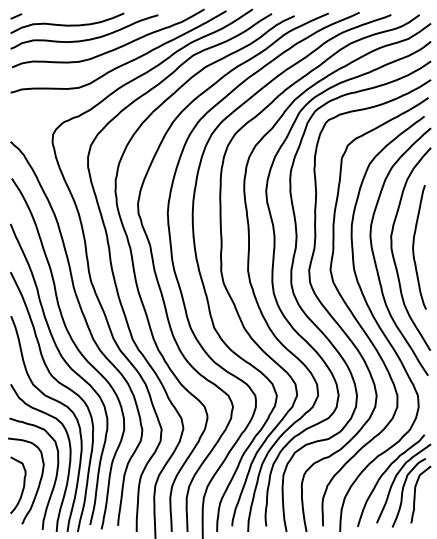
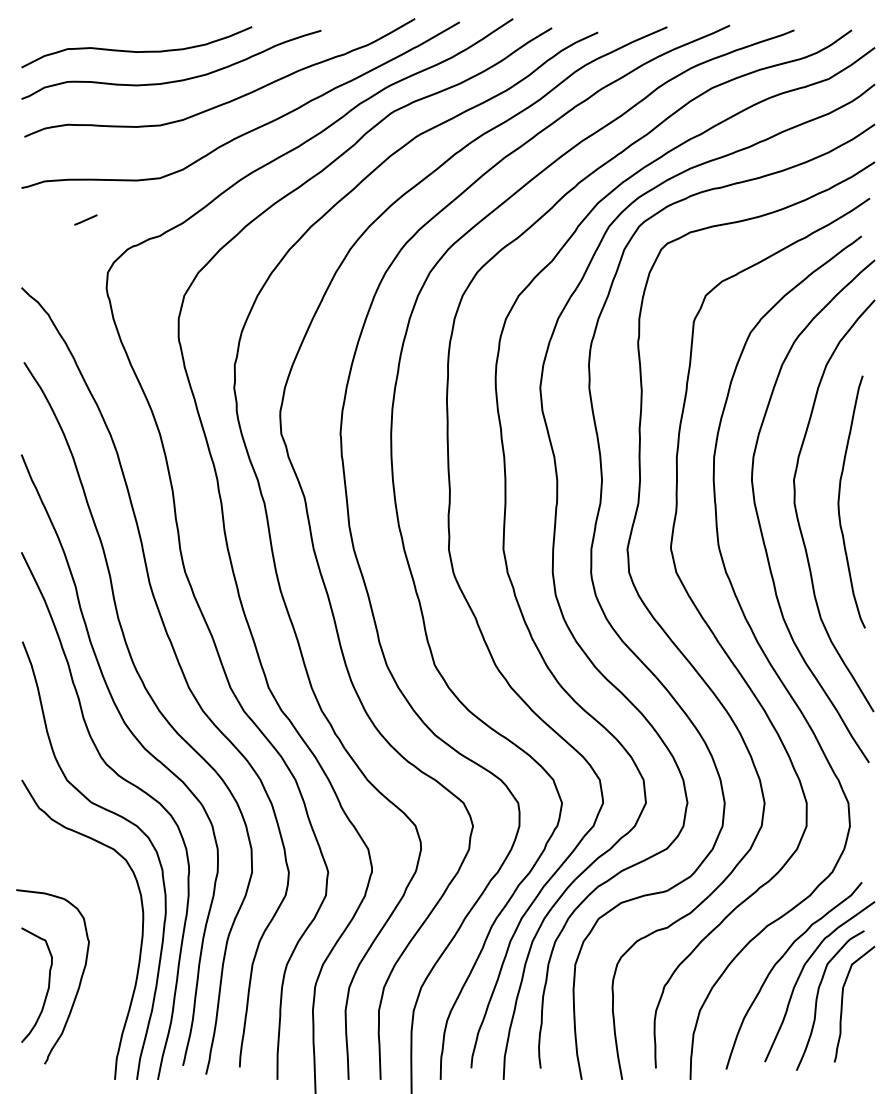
line: (16, 16) -> (86, 220), moved
curve: (54, 479) -> (110, 973), removed

